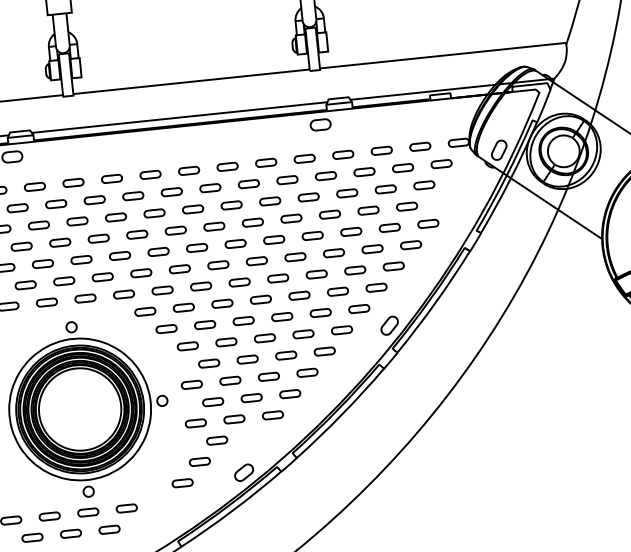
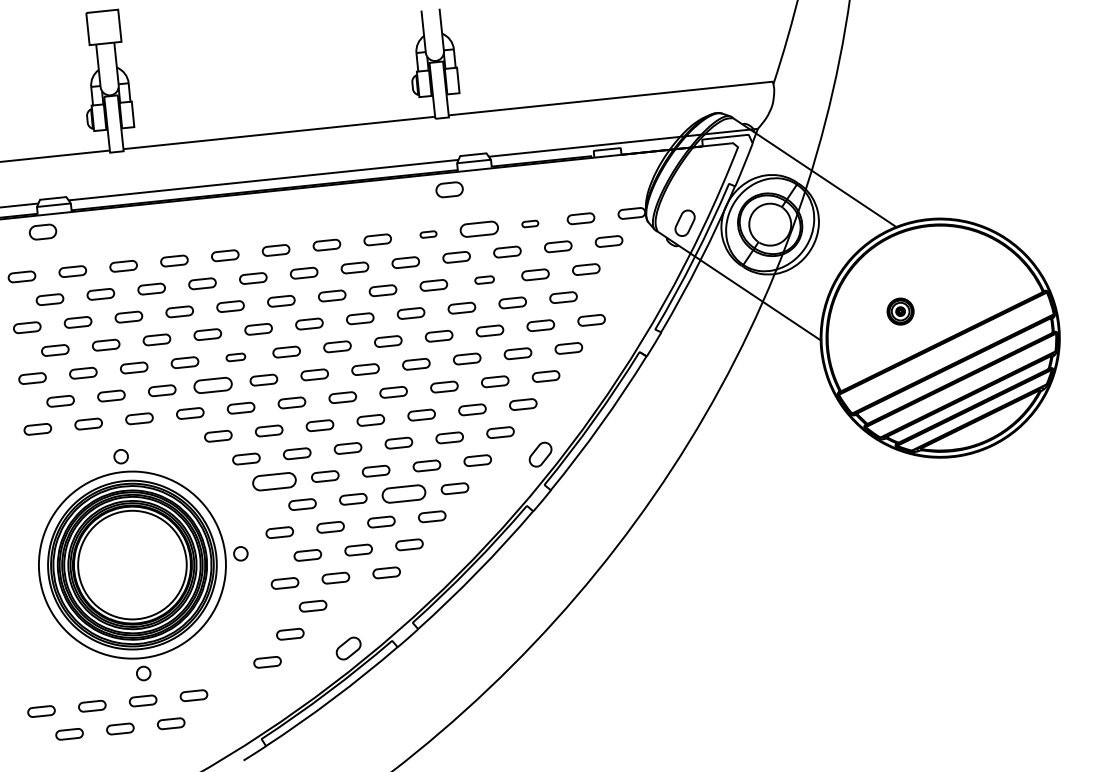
part: (382, 150) -> (530, 223), size x0.6
part: (343, 154) -> (479, 229), size x1.4
part: (304, 158) -> (428, 234), size x0.6
part: (347, 192) -> (484, 279), size x0.7
part: (158, 252) -> (235, 357), size x0.7
part: (140, 273) -> (212, 385), size x1.4
part: (187, 346) -> (274, 481), size x1.6
part: (286, 355) -> (404, 493), size x1.6

